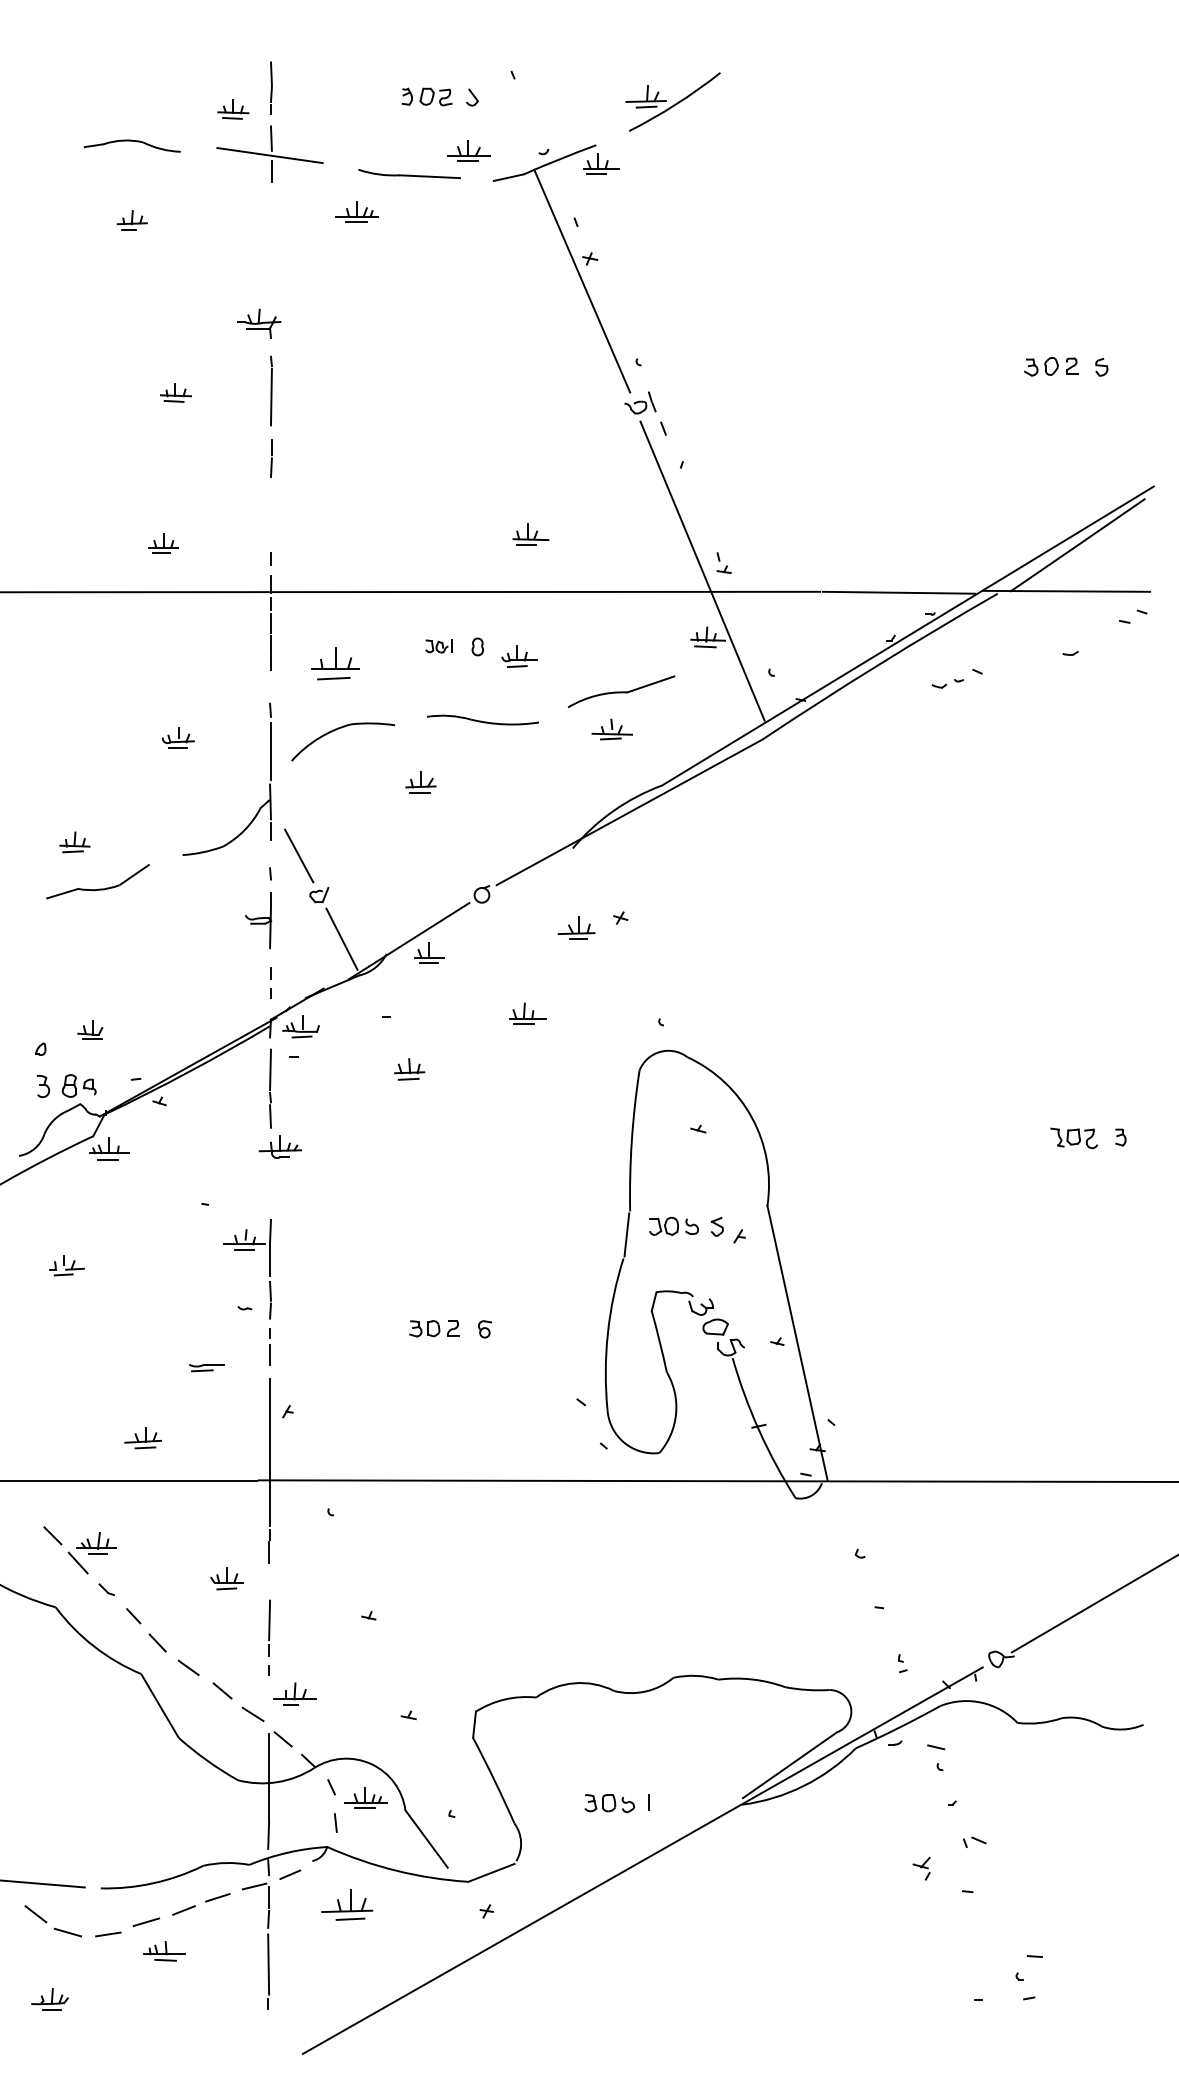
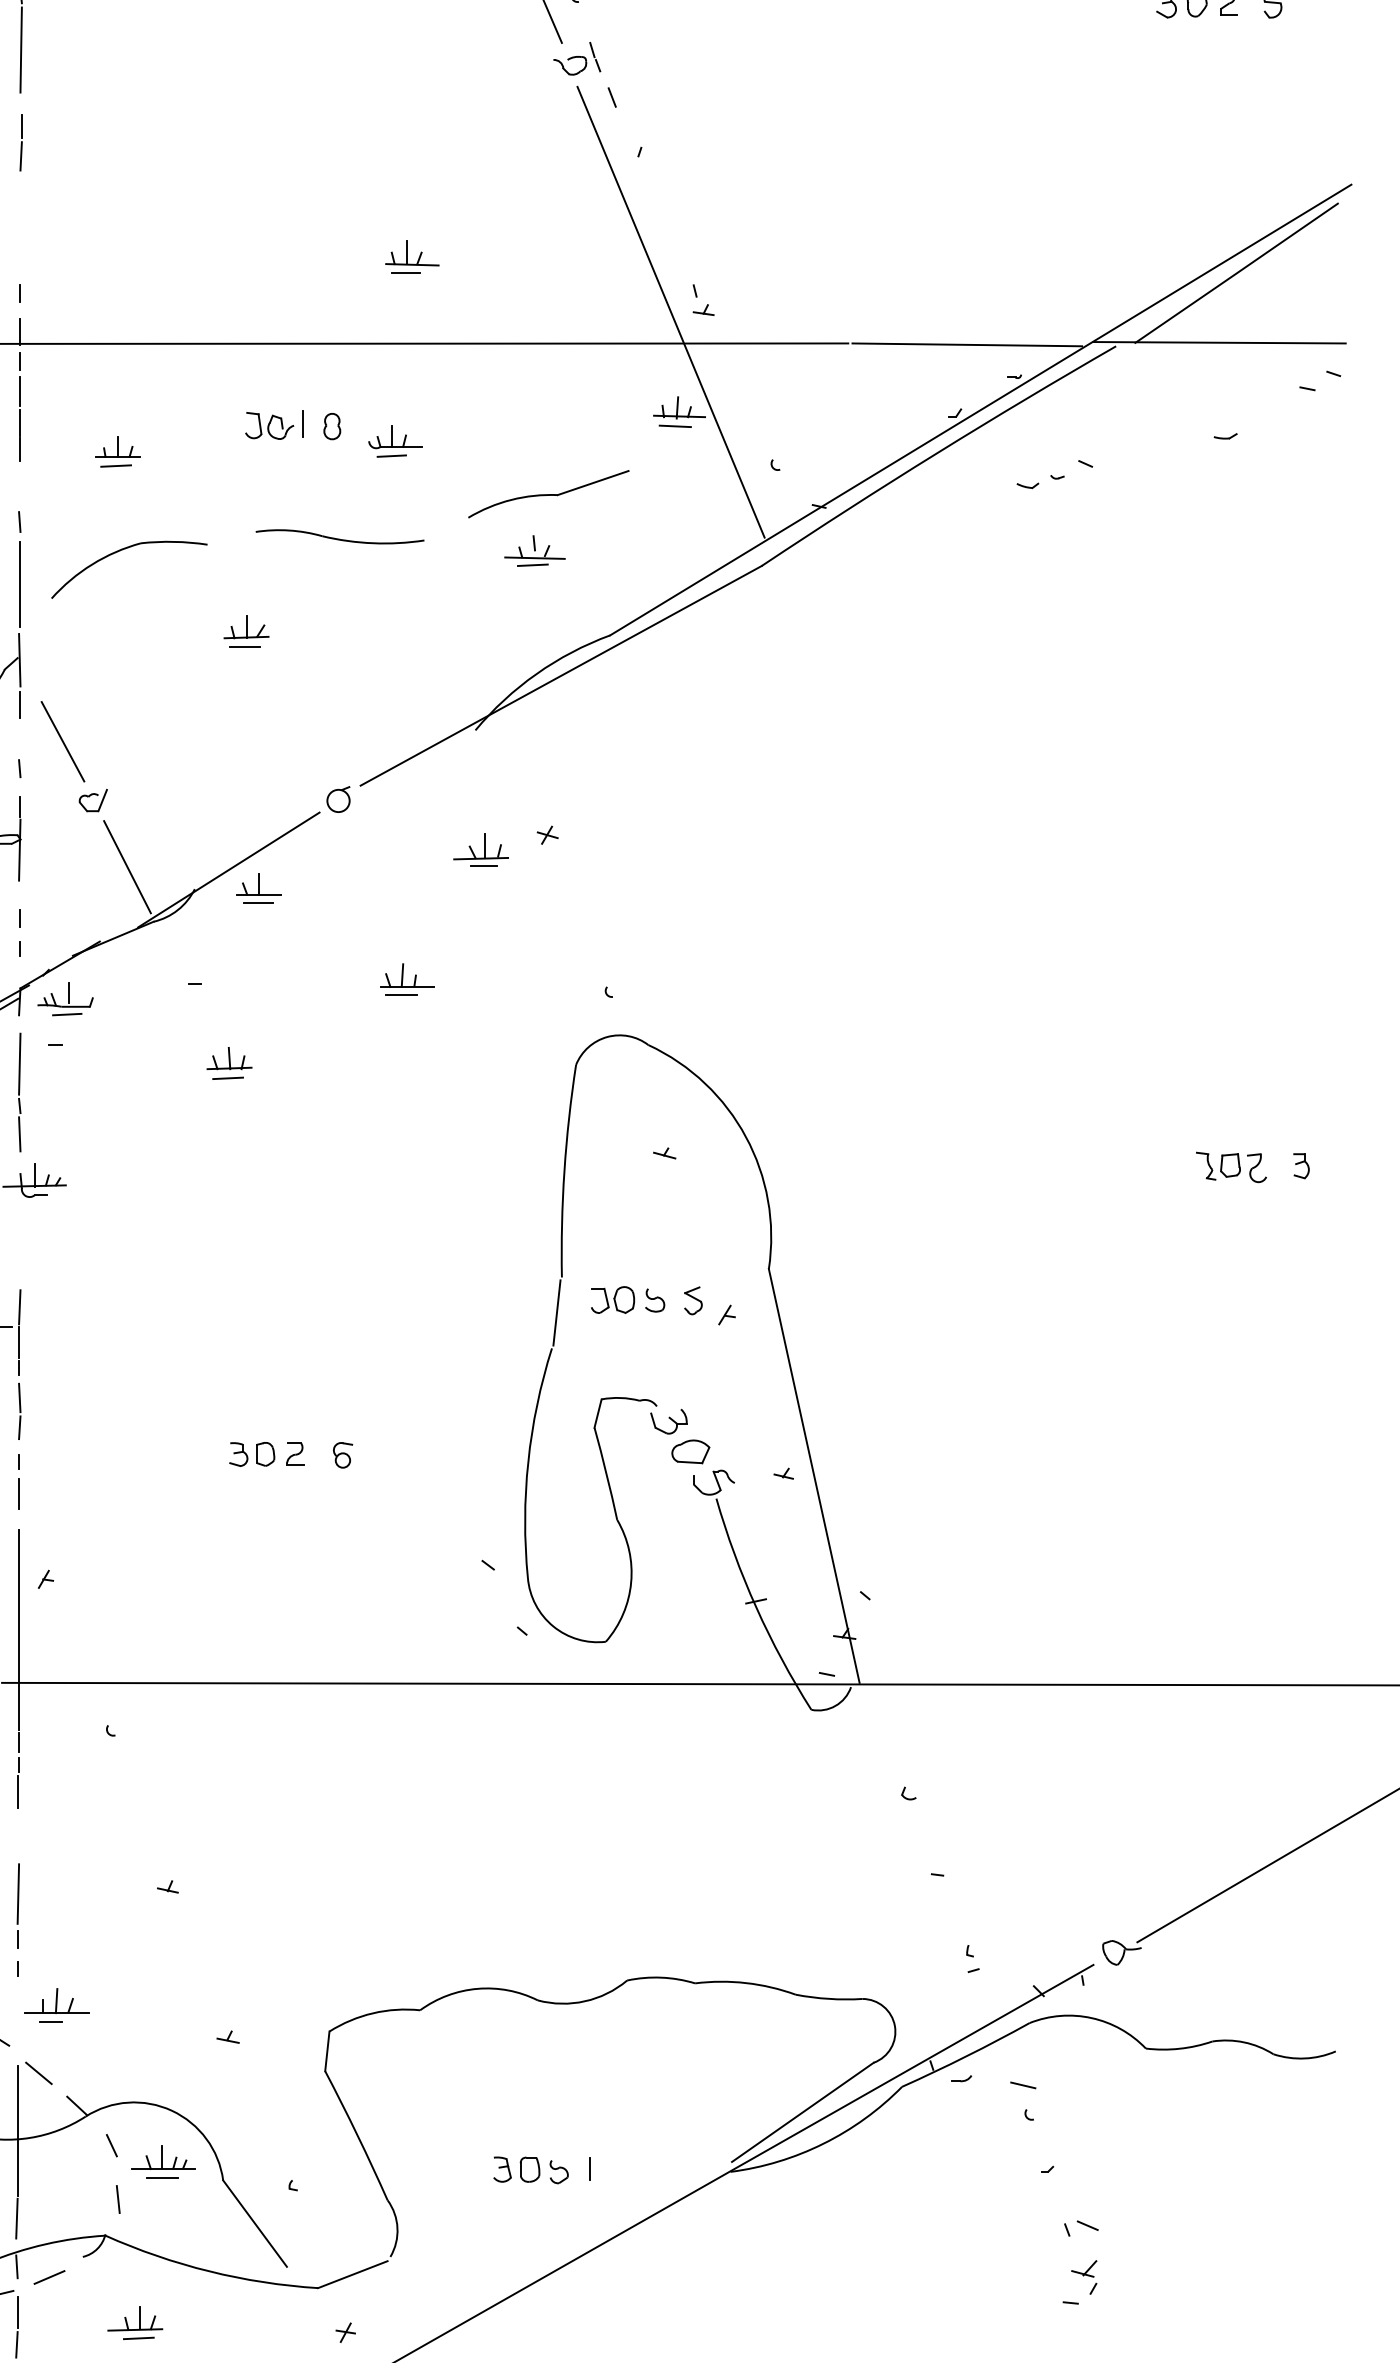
part: (438, 646) -> (273, 425), size x1.43
part: (335, 663) -> (117, 451), size x0.62
part: (921, 1868) -> (1084, 2277), moved
part: (346, 1904) -> (134, 2322), size x0.71

